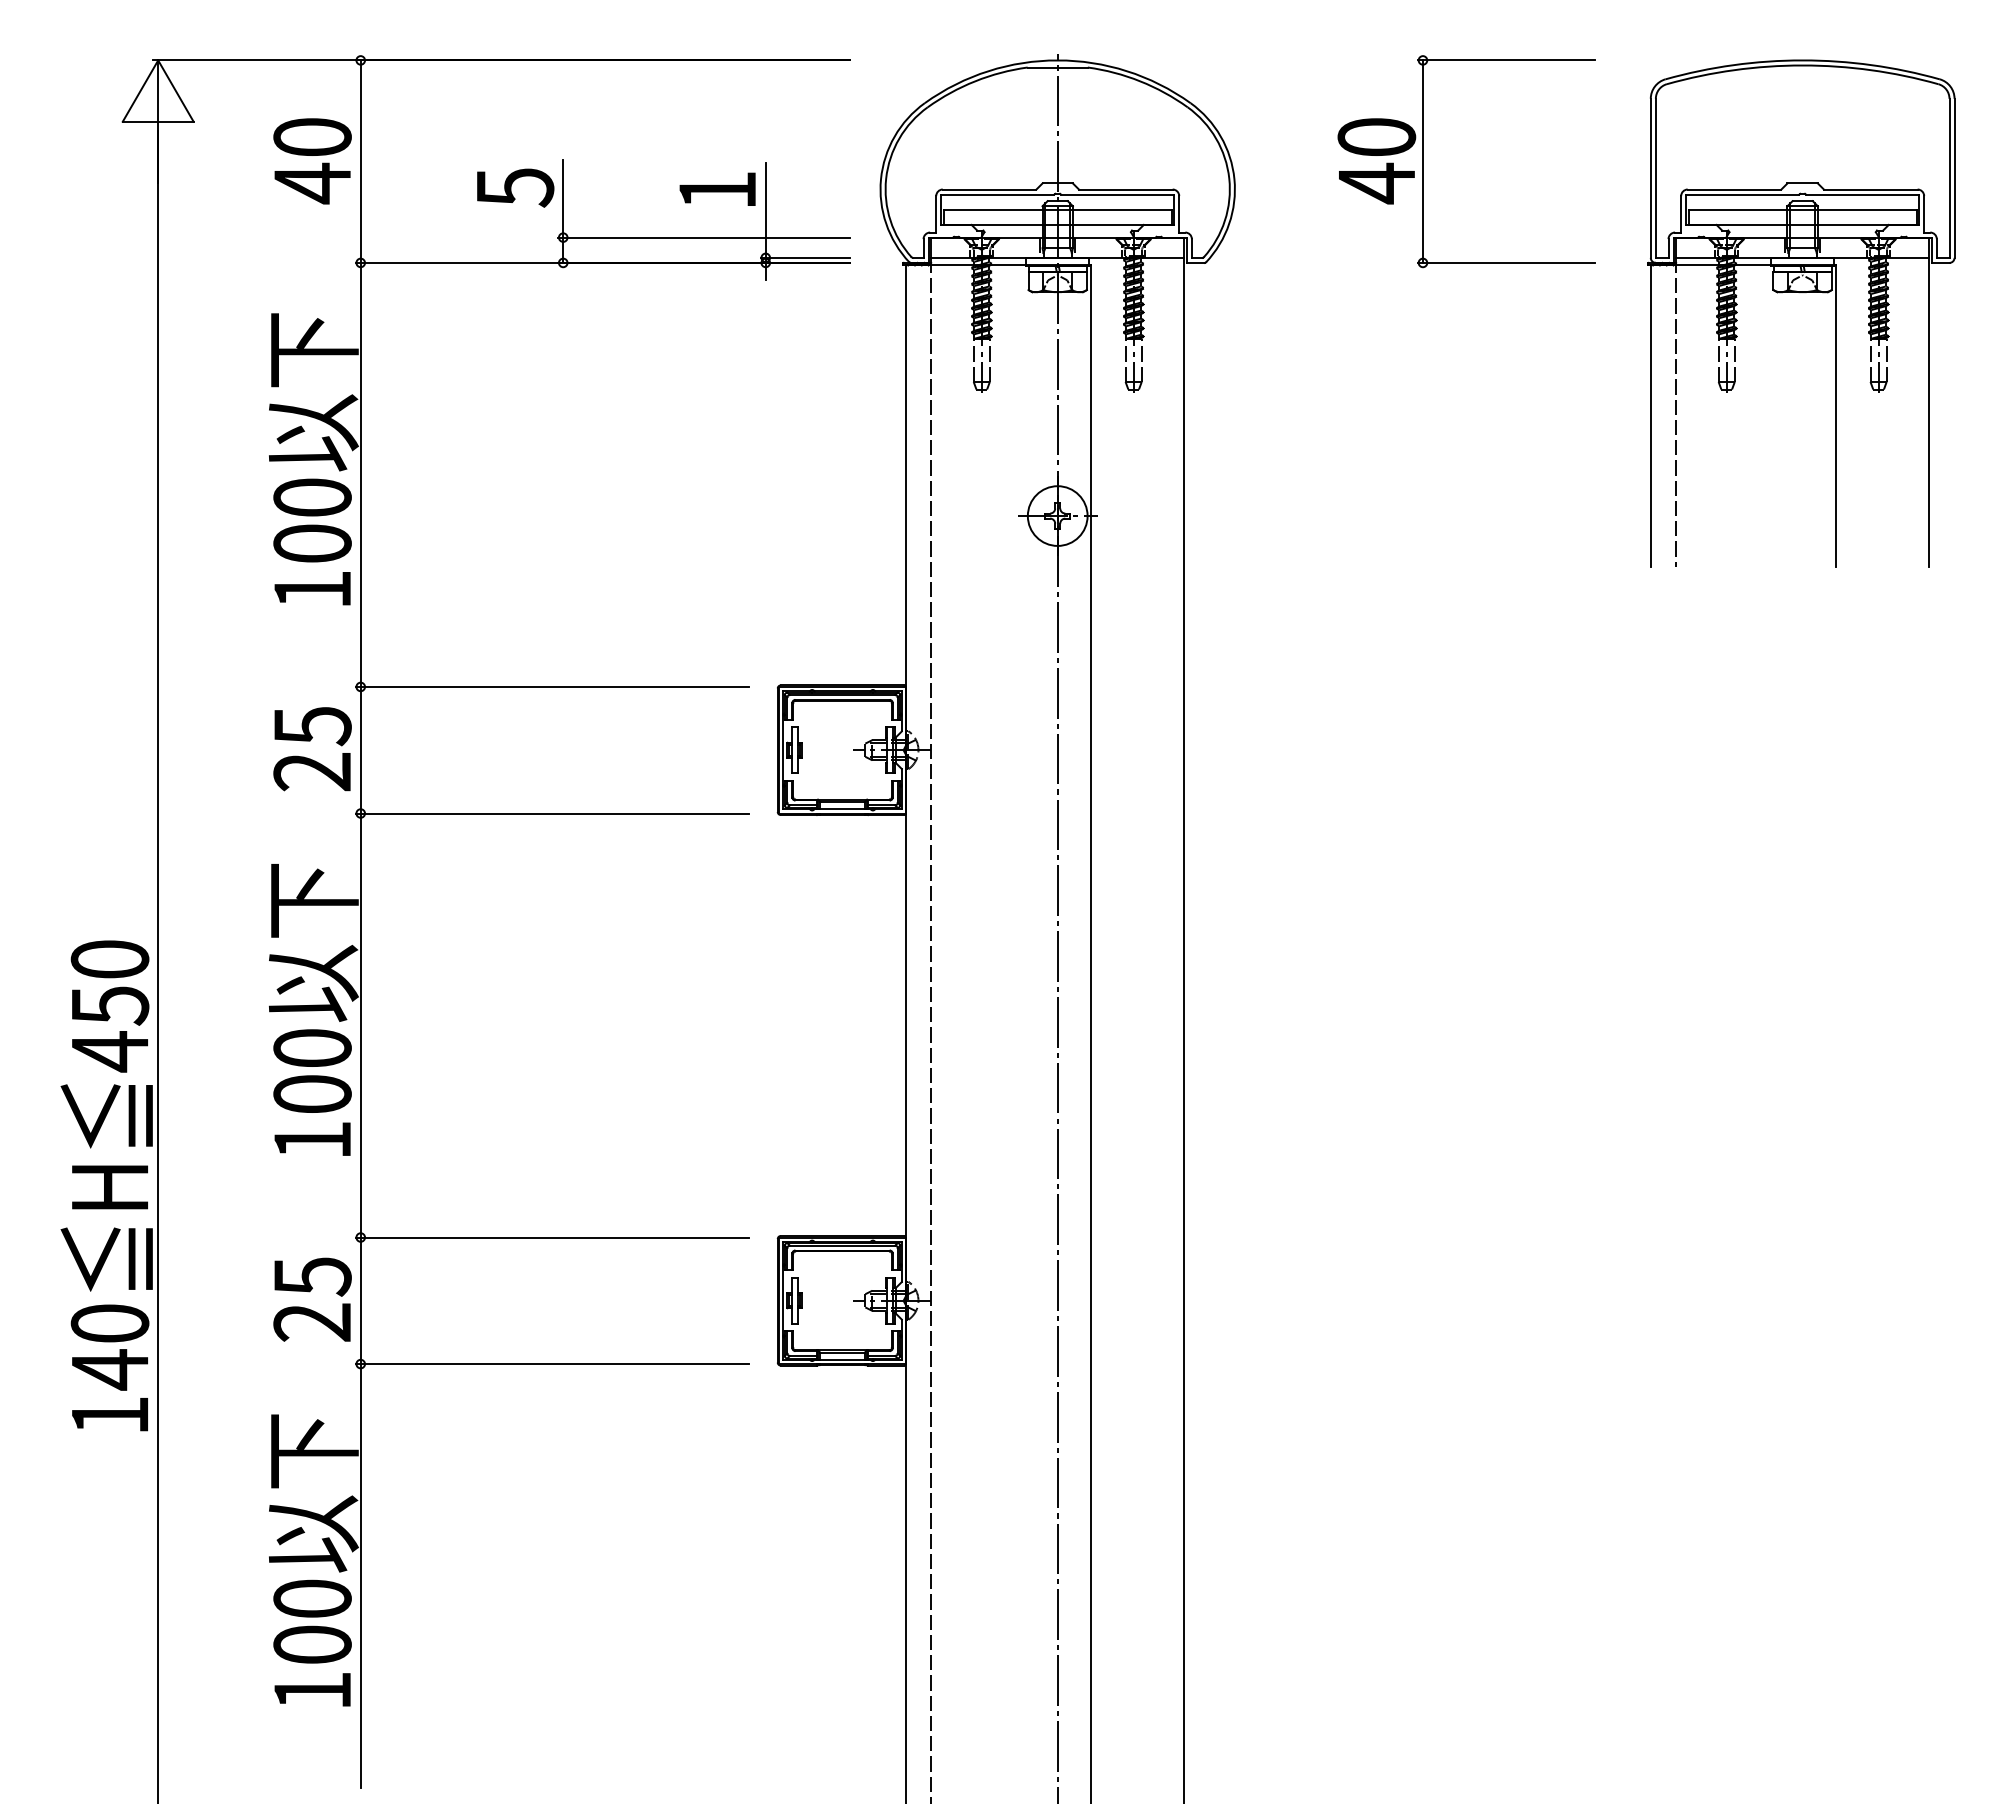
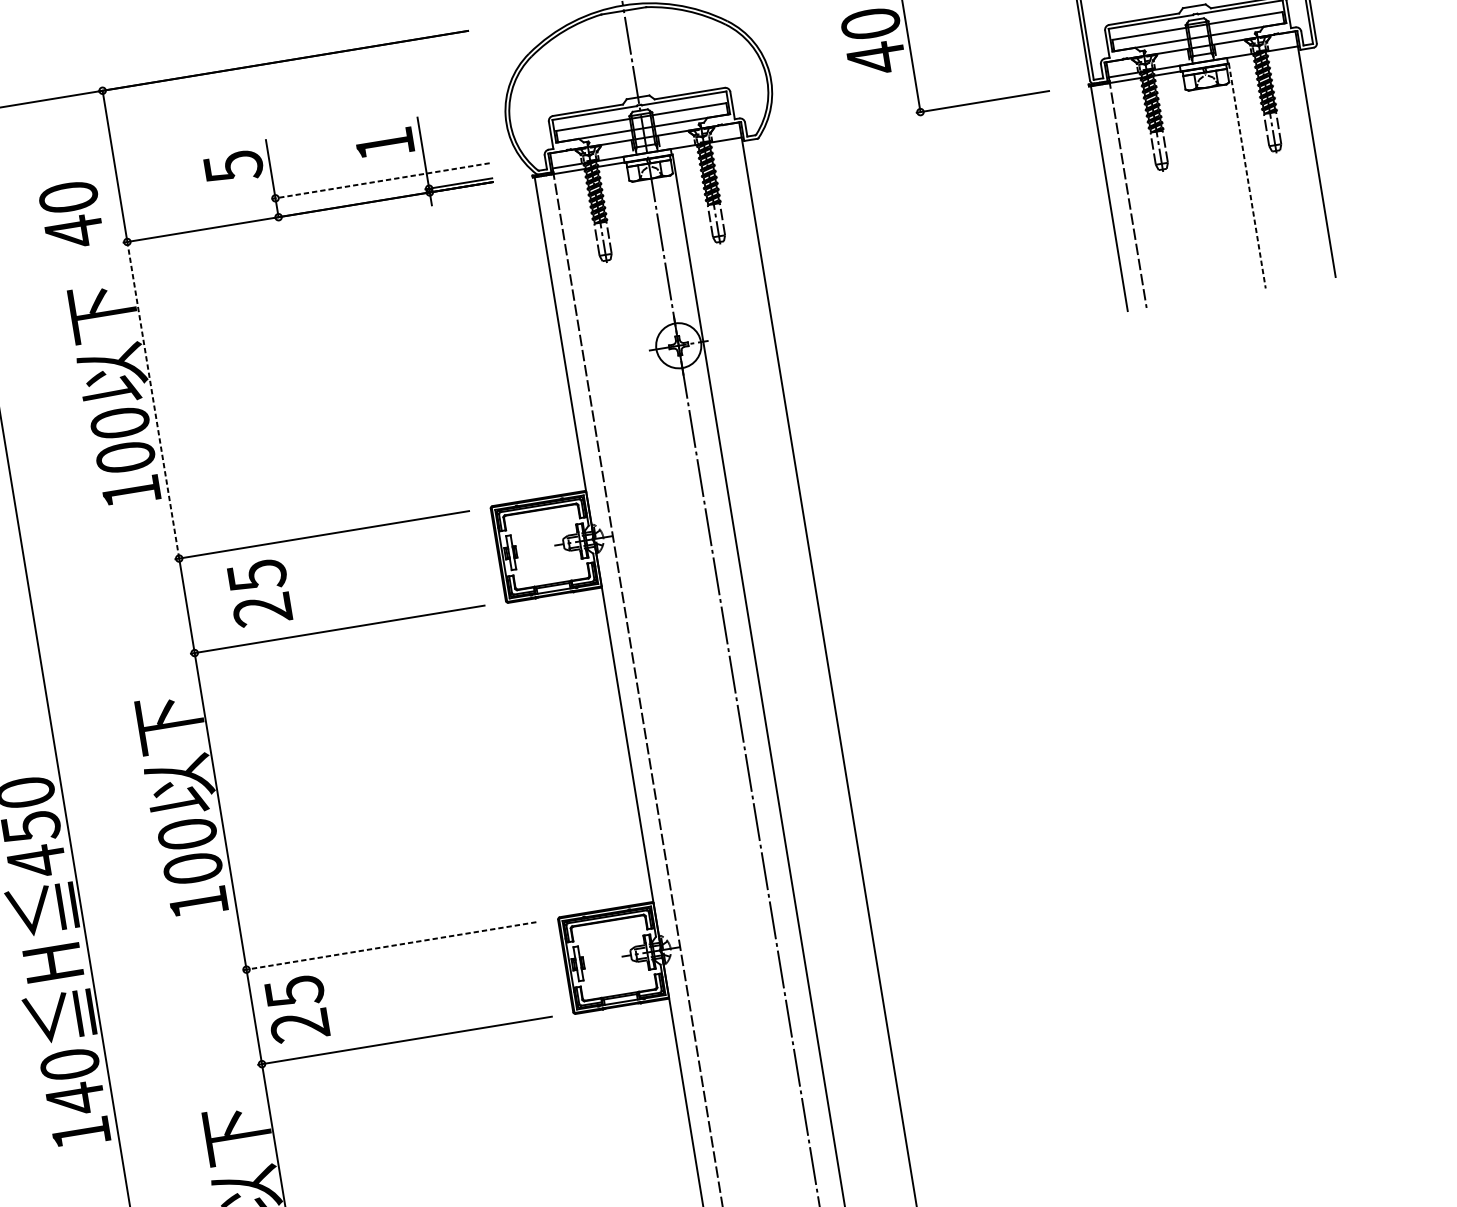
text: (312, 161) -> (71, 215), moved
line: (704, 237) -> (380, 180), solid -> dashed
line: (1835, 416) -> (1247, 176), solid -> dashed
line: (360, 474) -> (153, 399), solid -> dashed
text: (312, 749) -> (259, 593), moved
line: (552, 1237) -> (389, 946), solid -> dashed
text: (312, 1299) -> (297, 1008), moved

